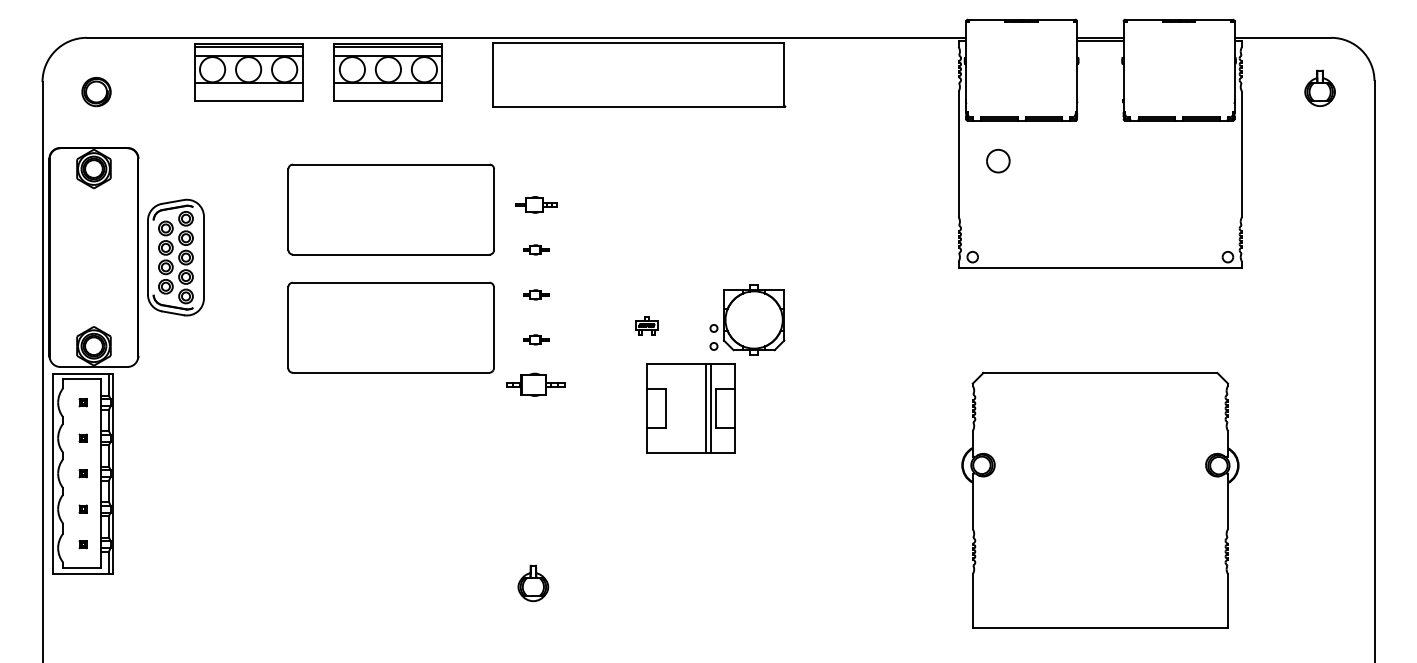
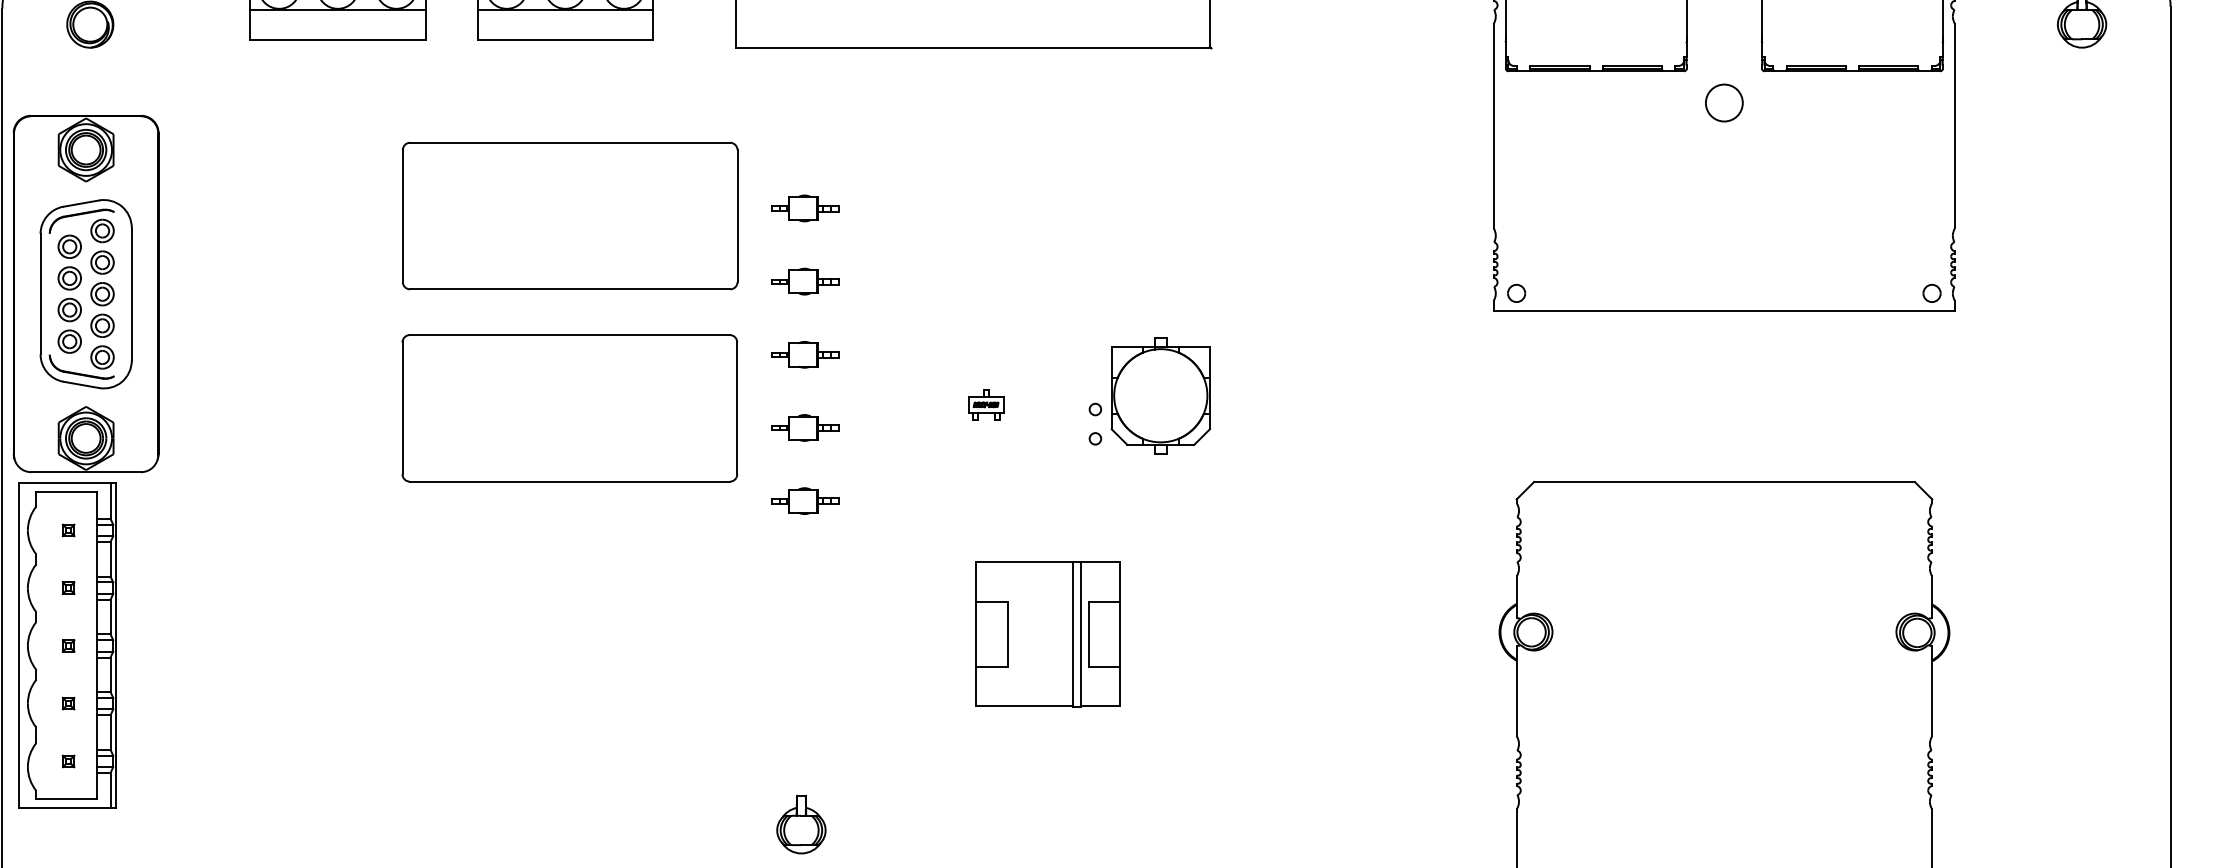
part: (998, 160) -> (1724, 101), moved
part: (536, 249) -> (806, 281), size x1.67
part: (175, 257) -> (85, 294), moved
part: (536, 294) -> (806, 354), size x1.67
part: (536, 339) -> (806, 427), size x1.67
part: (536, 384) -> (806, 500), size x0.71
part: (690, 408) -> (1047, 634), moved

